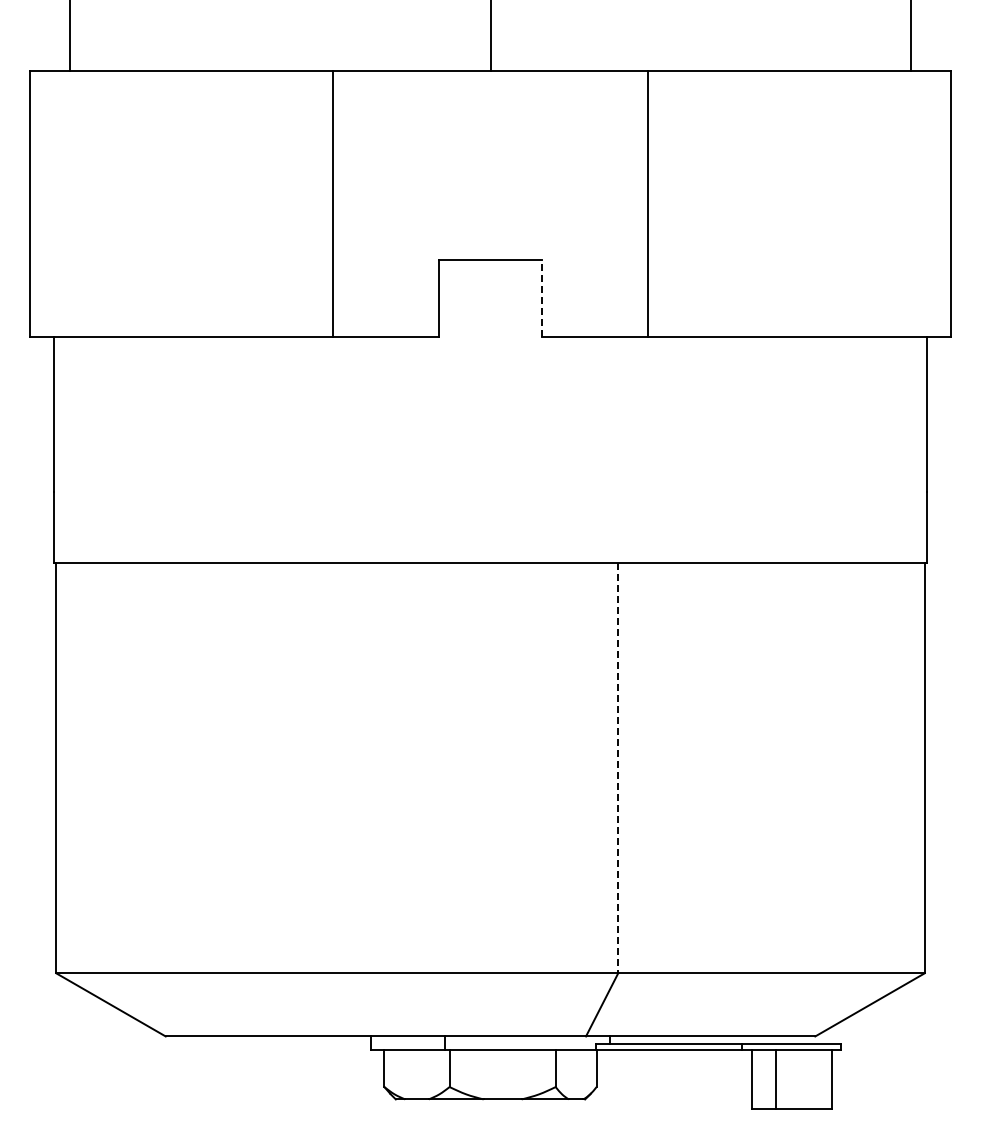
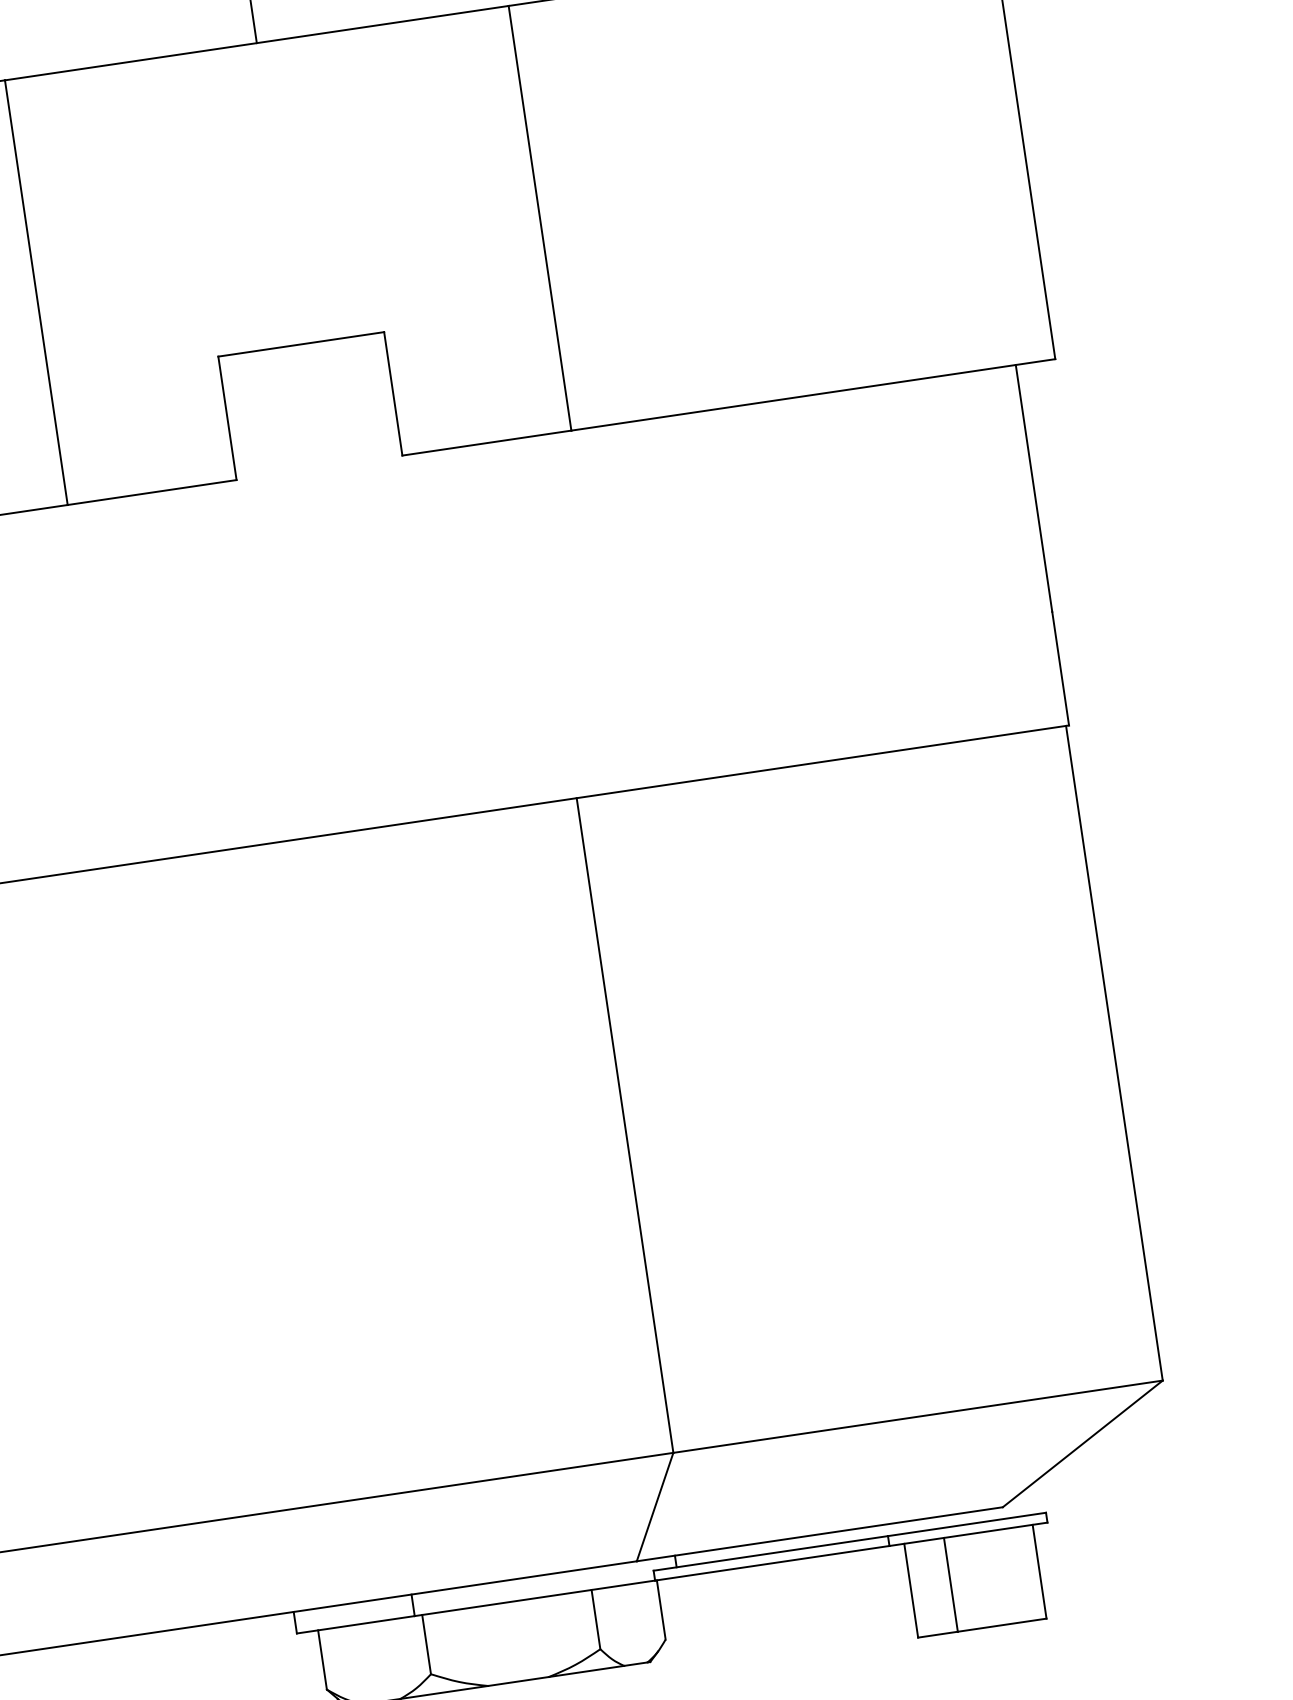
line: (542, 298) -> (393, 393), dashed -> solid
line: (618, 768) -> (625, 1125), dashed -> solid

